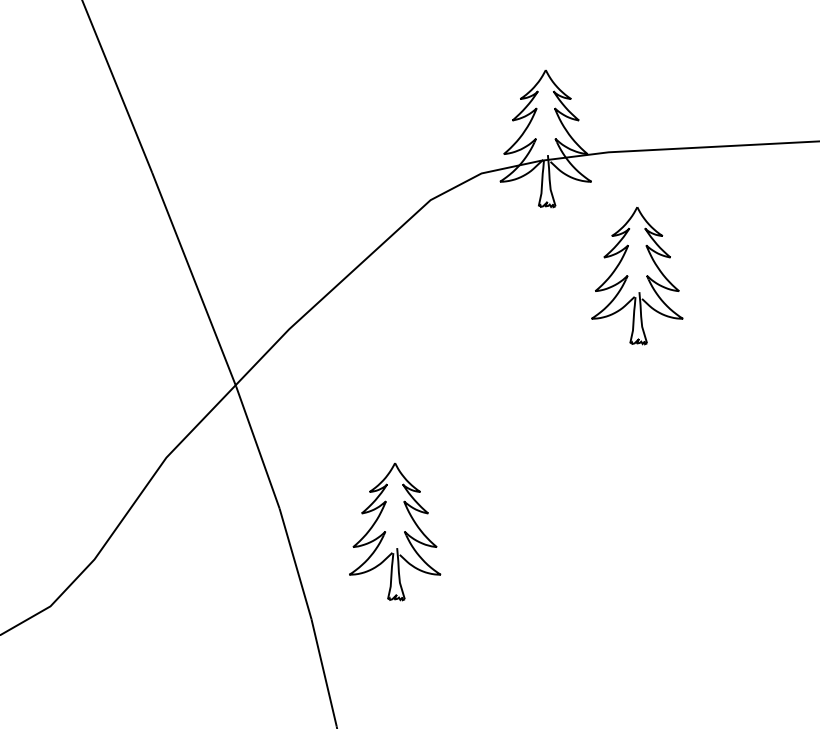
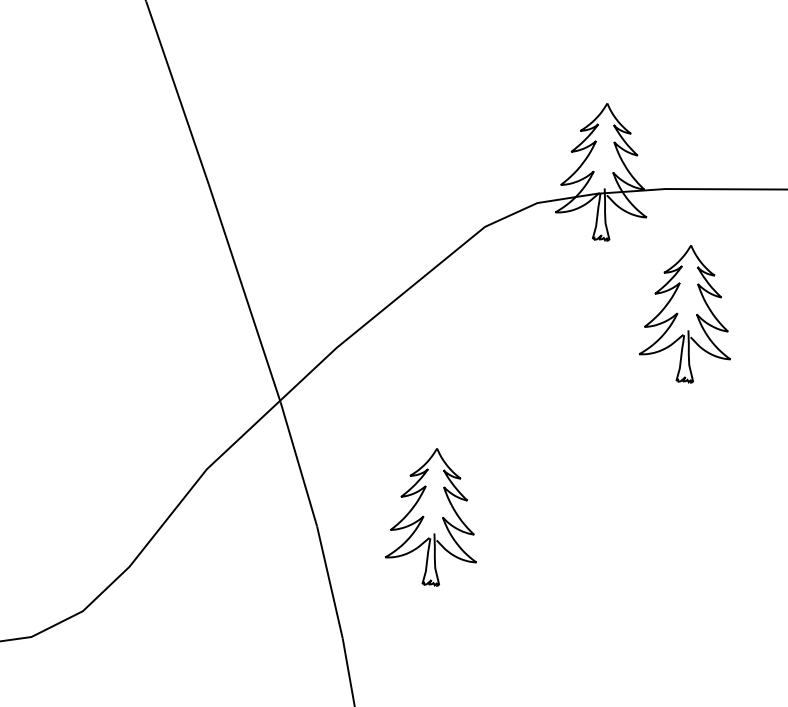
part: (395, 531) -> (433, 516), moved

